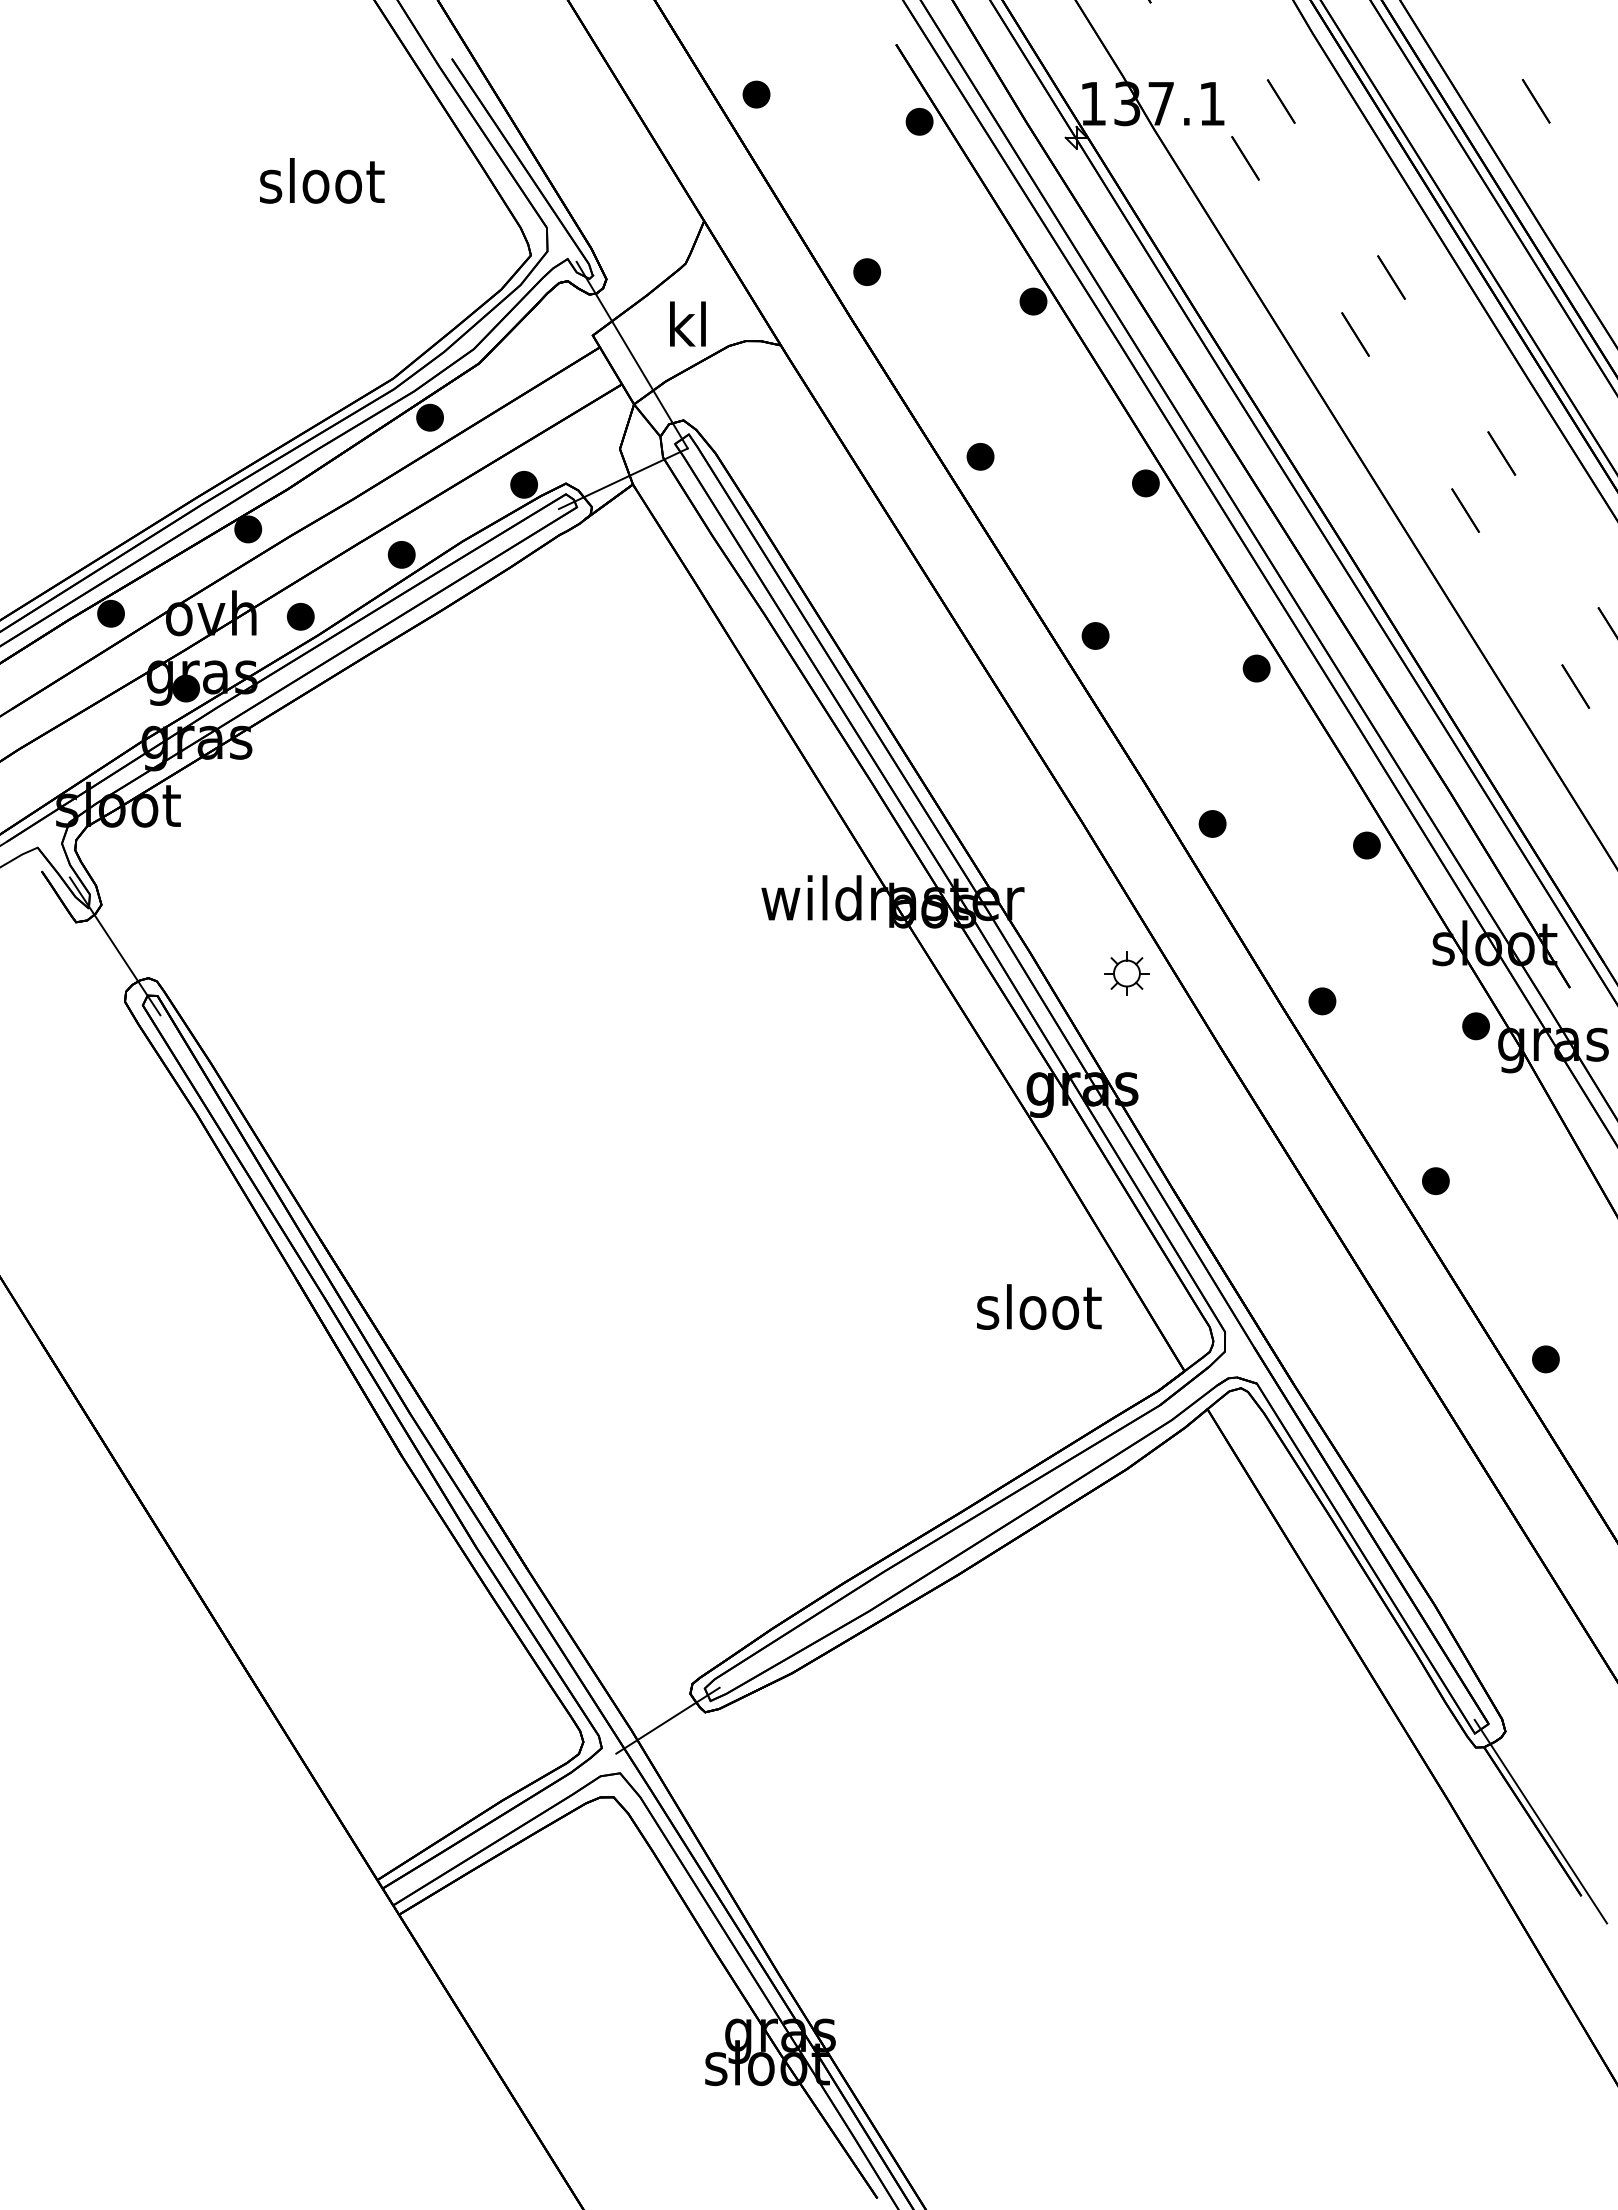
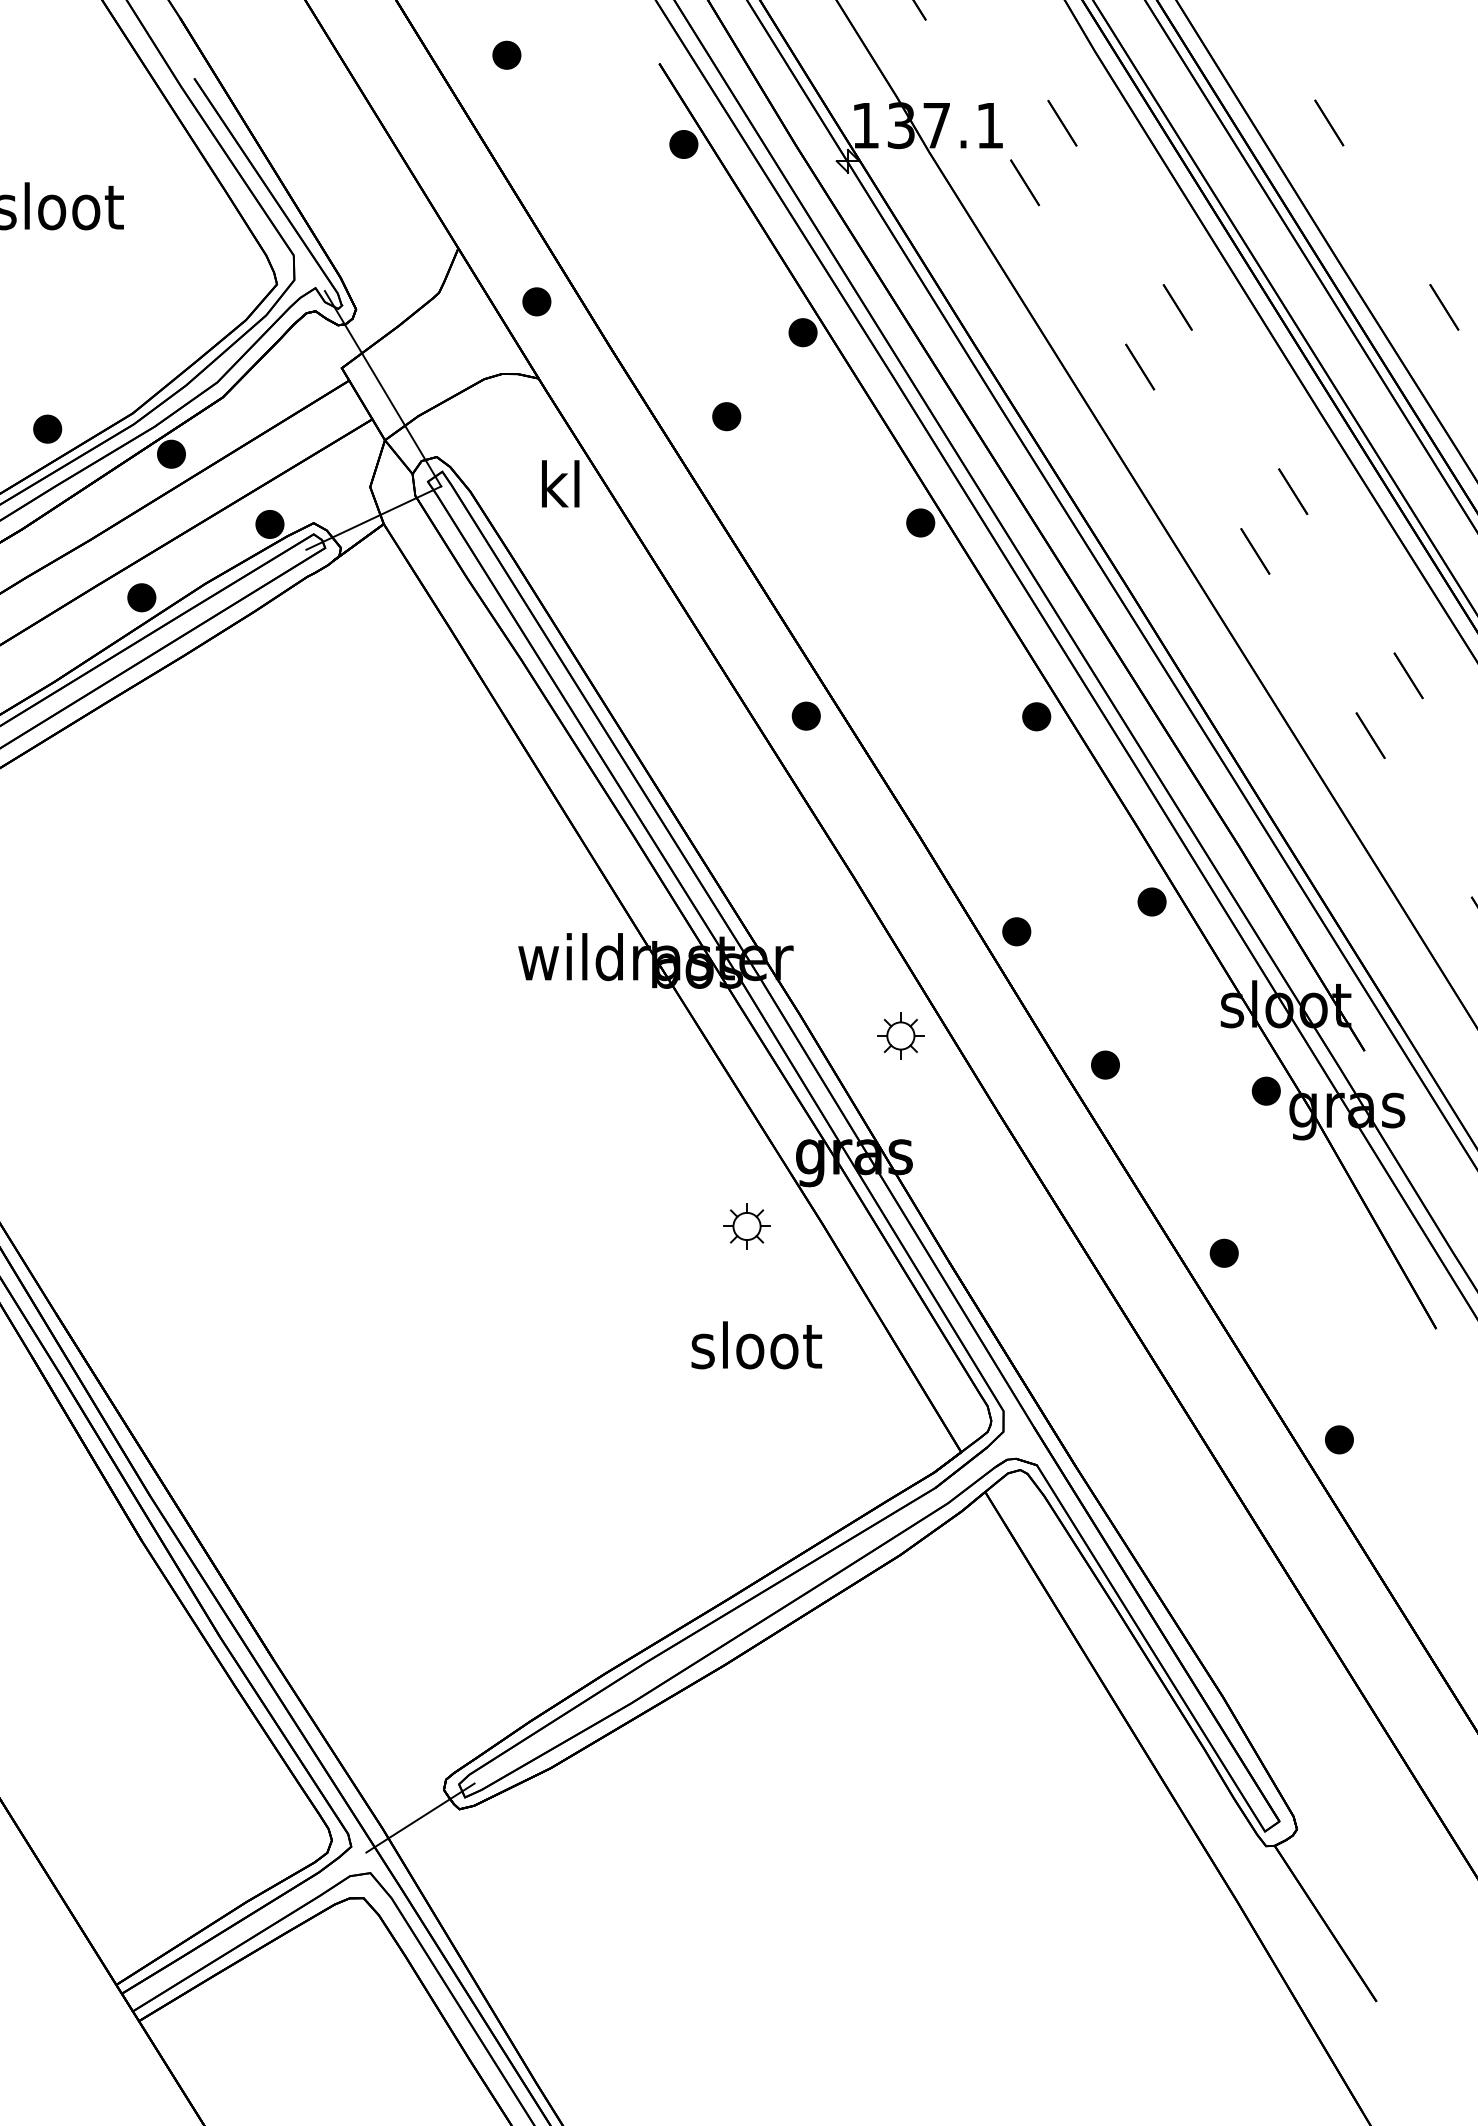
part: (756, 94) -> (506, 55), moved
part: (866, 271) -> (536, 301), moved
text: (687, 323) -> (560, 483), moved
part: (980, 456) -> (726, 416), moved
part: (300, 616) -> (47, 428), moved
part: (1095, 635) -> (806, 715), moved
part: (1212, 823) -> (1016, 931), moved
part: (979, 1155) -> (746, 1226), added
text: (1039, 1306) -> (757, 1344), moved
line: (1540, 1821) -> (1333, 1923), removed

